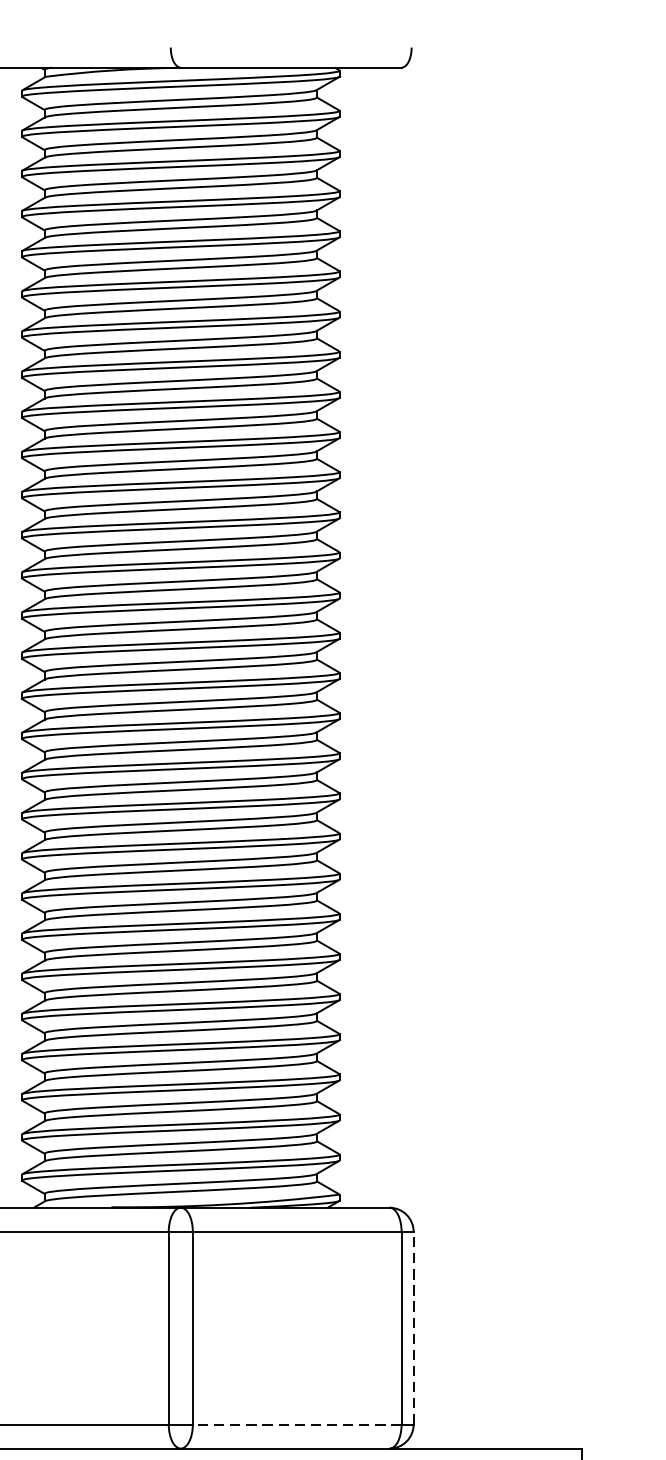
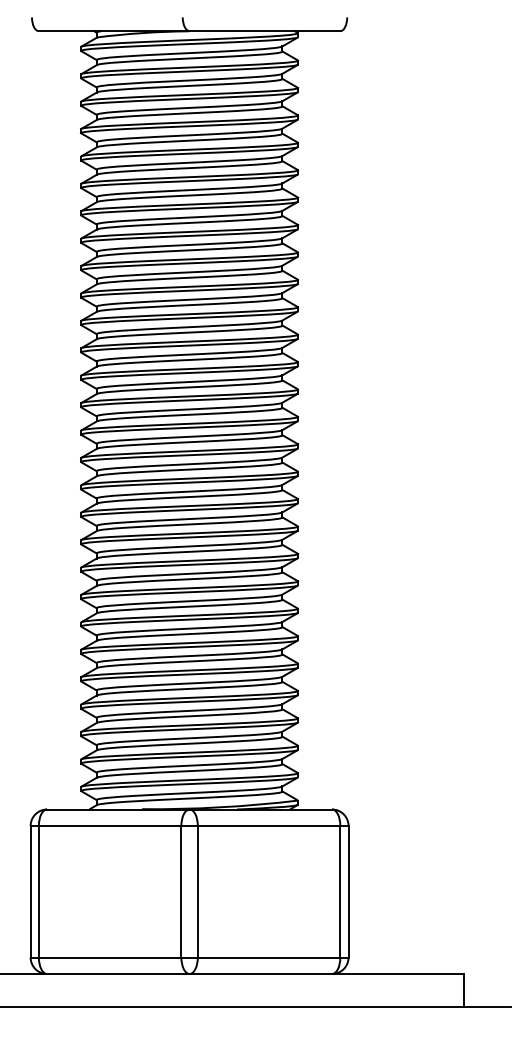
line: (413, 1327) -> (348, 891), dashed -> solid
line: (296, 1424) -> (268, 957), dashed -> solid

